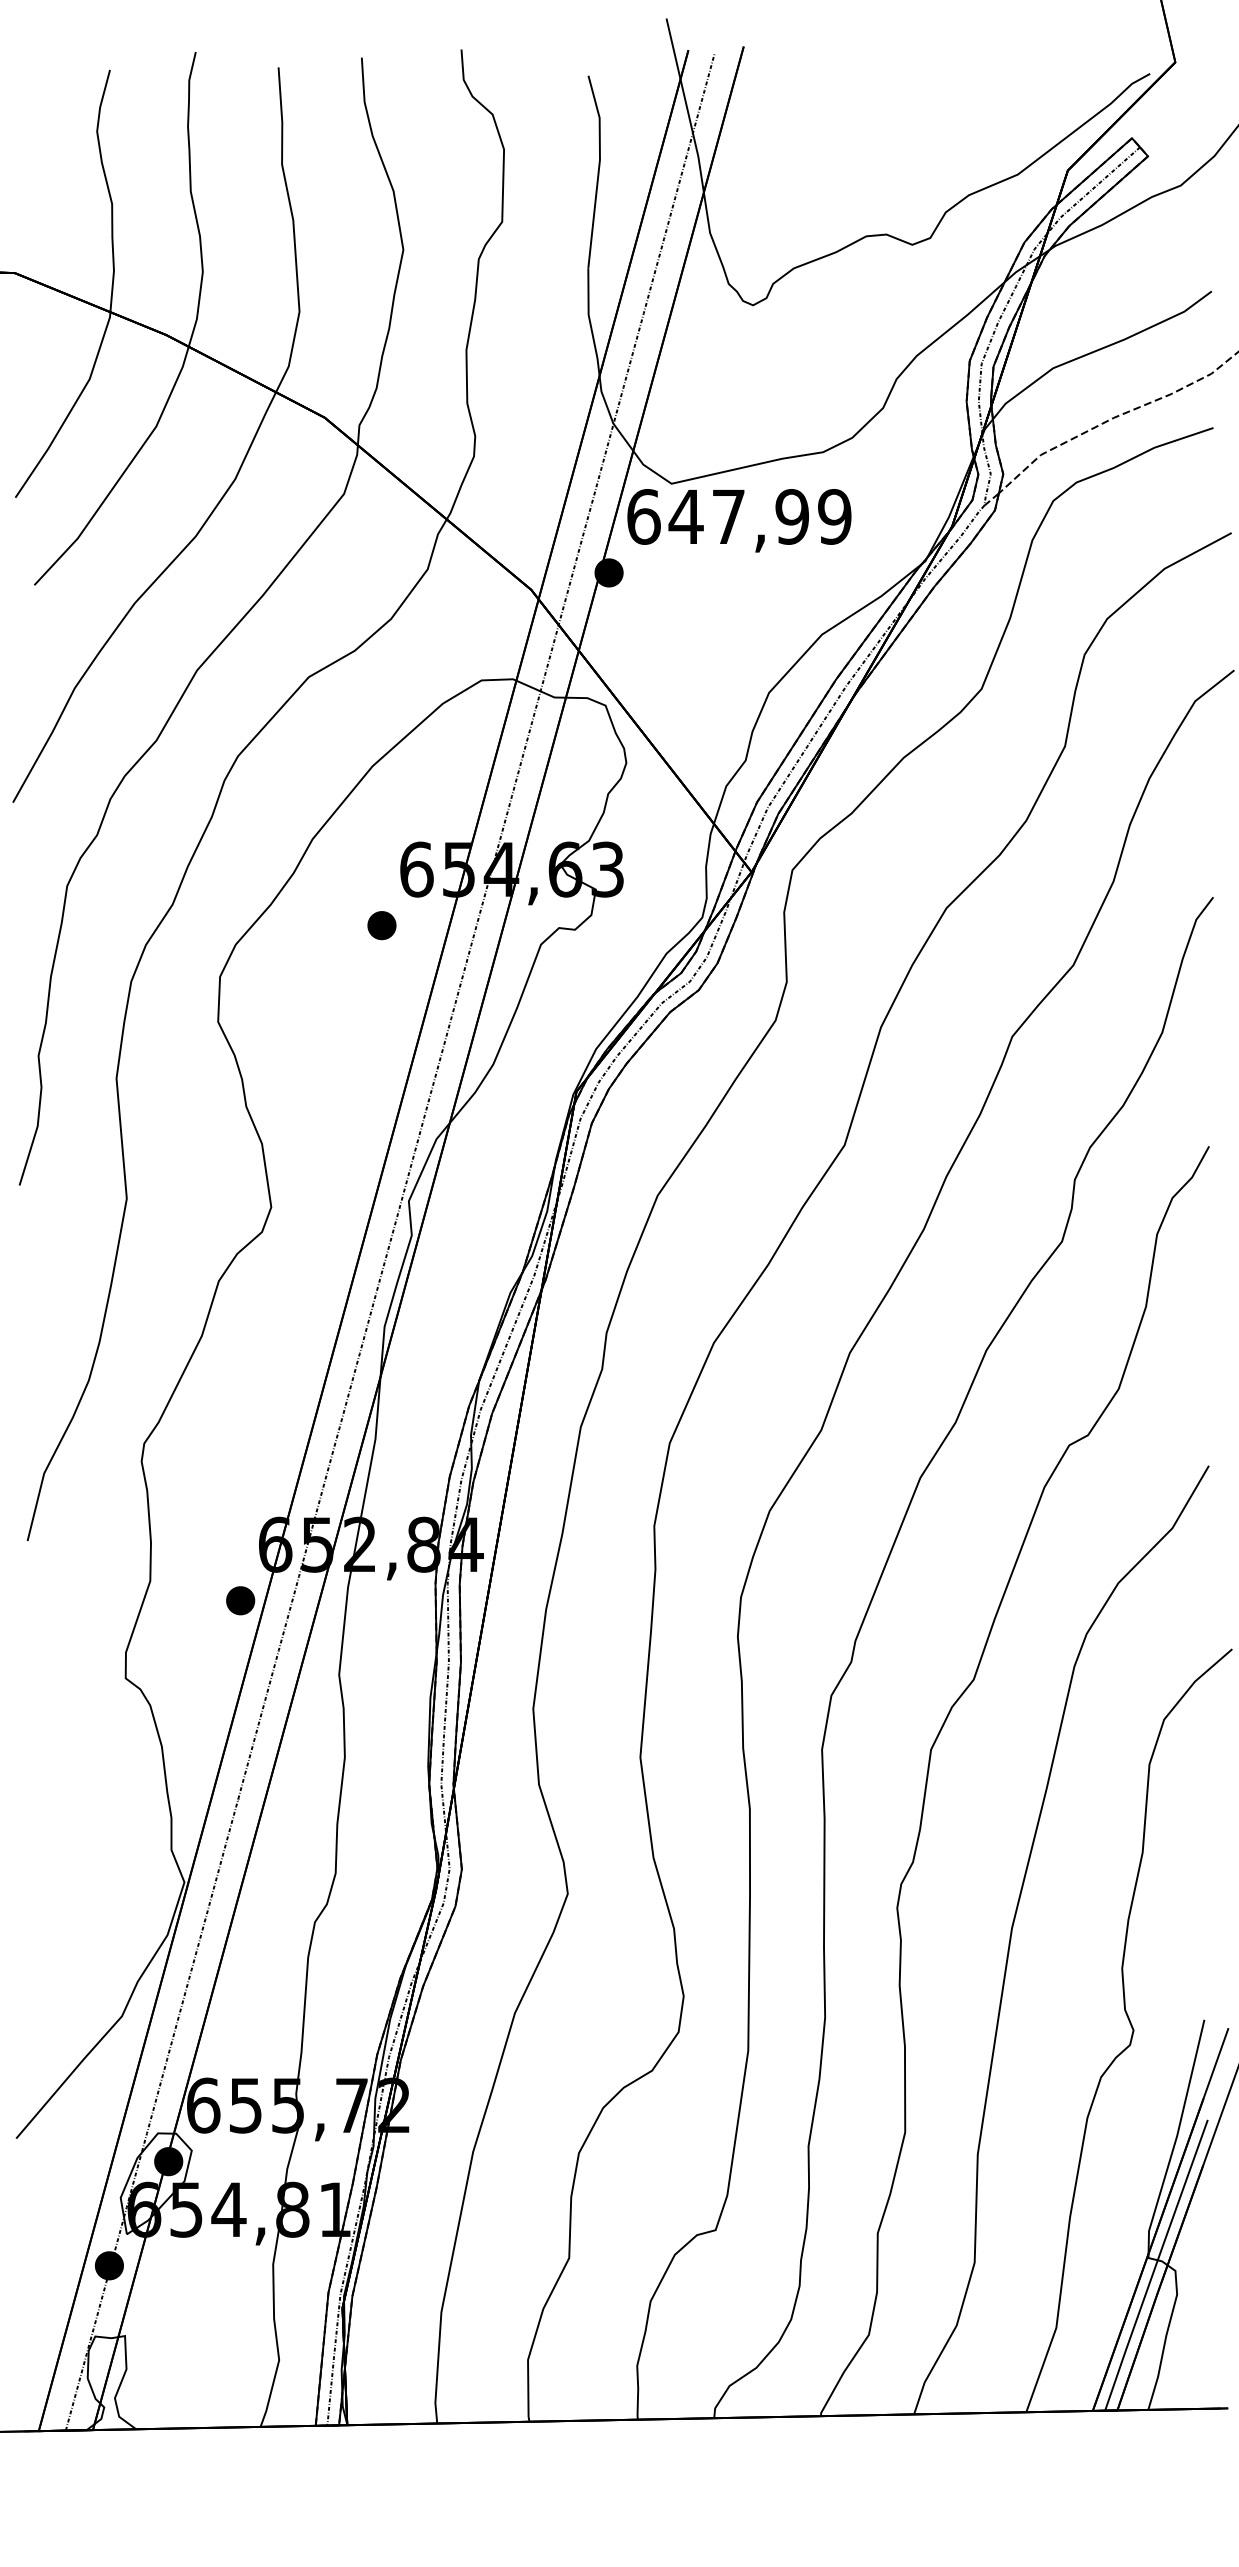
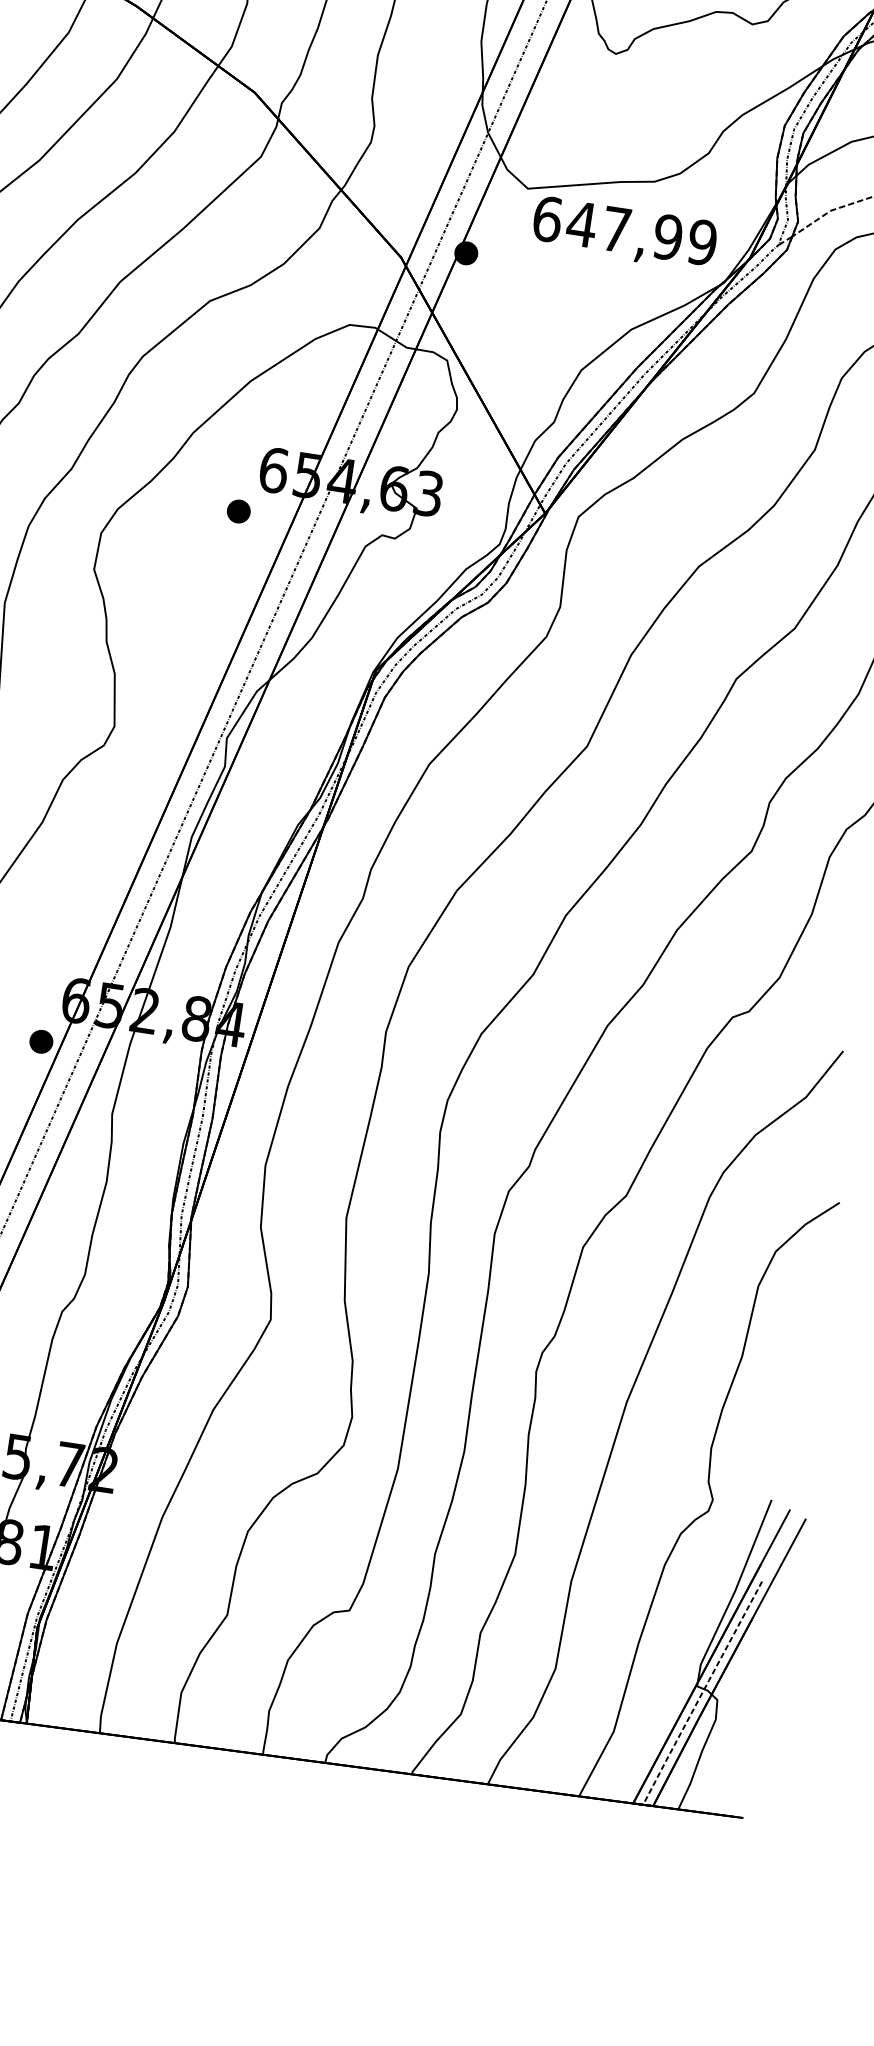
text: (739, 520) -> (624, 233), moved
line: (1155, 2265) -> (701, 1693), solid -> dashed

